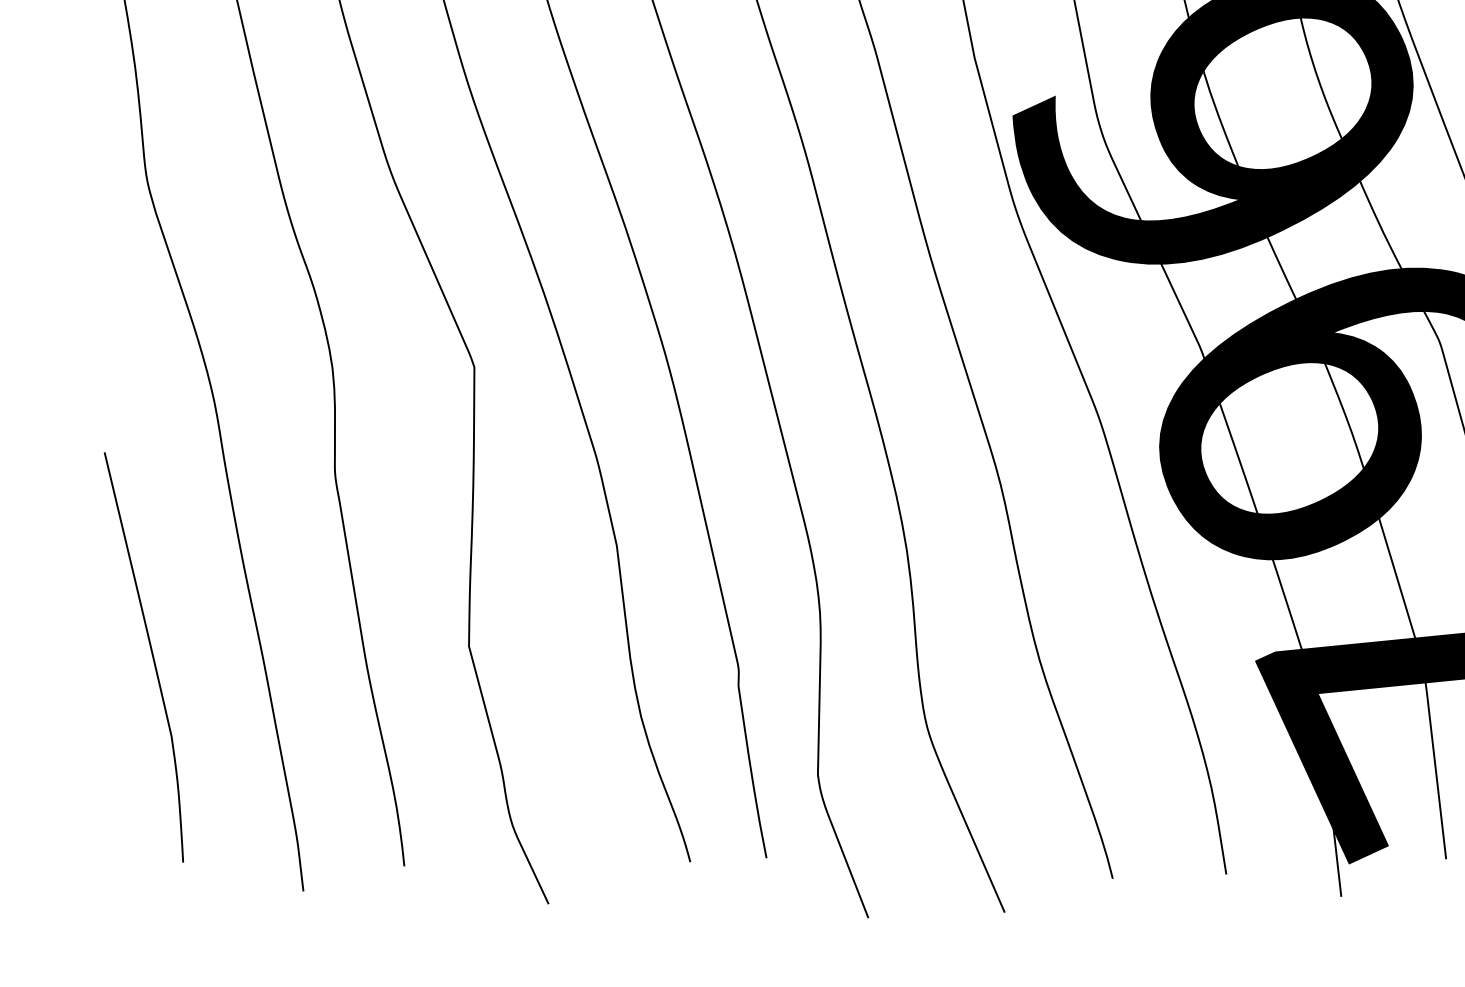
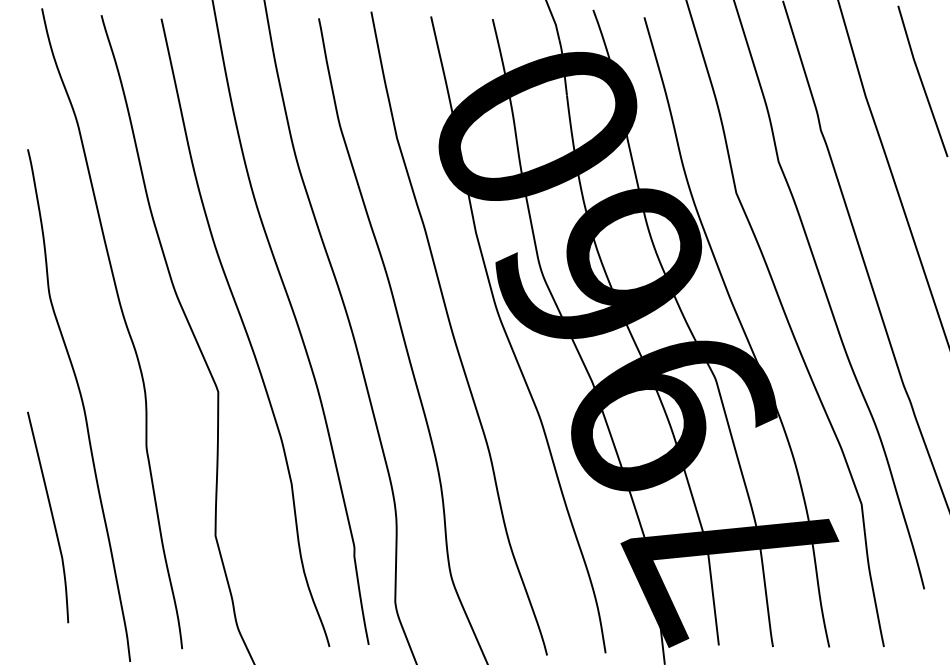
curve: (150, 655) -> (51, 516), moved

